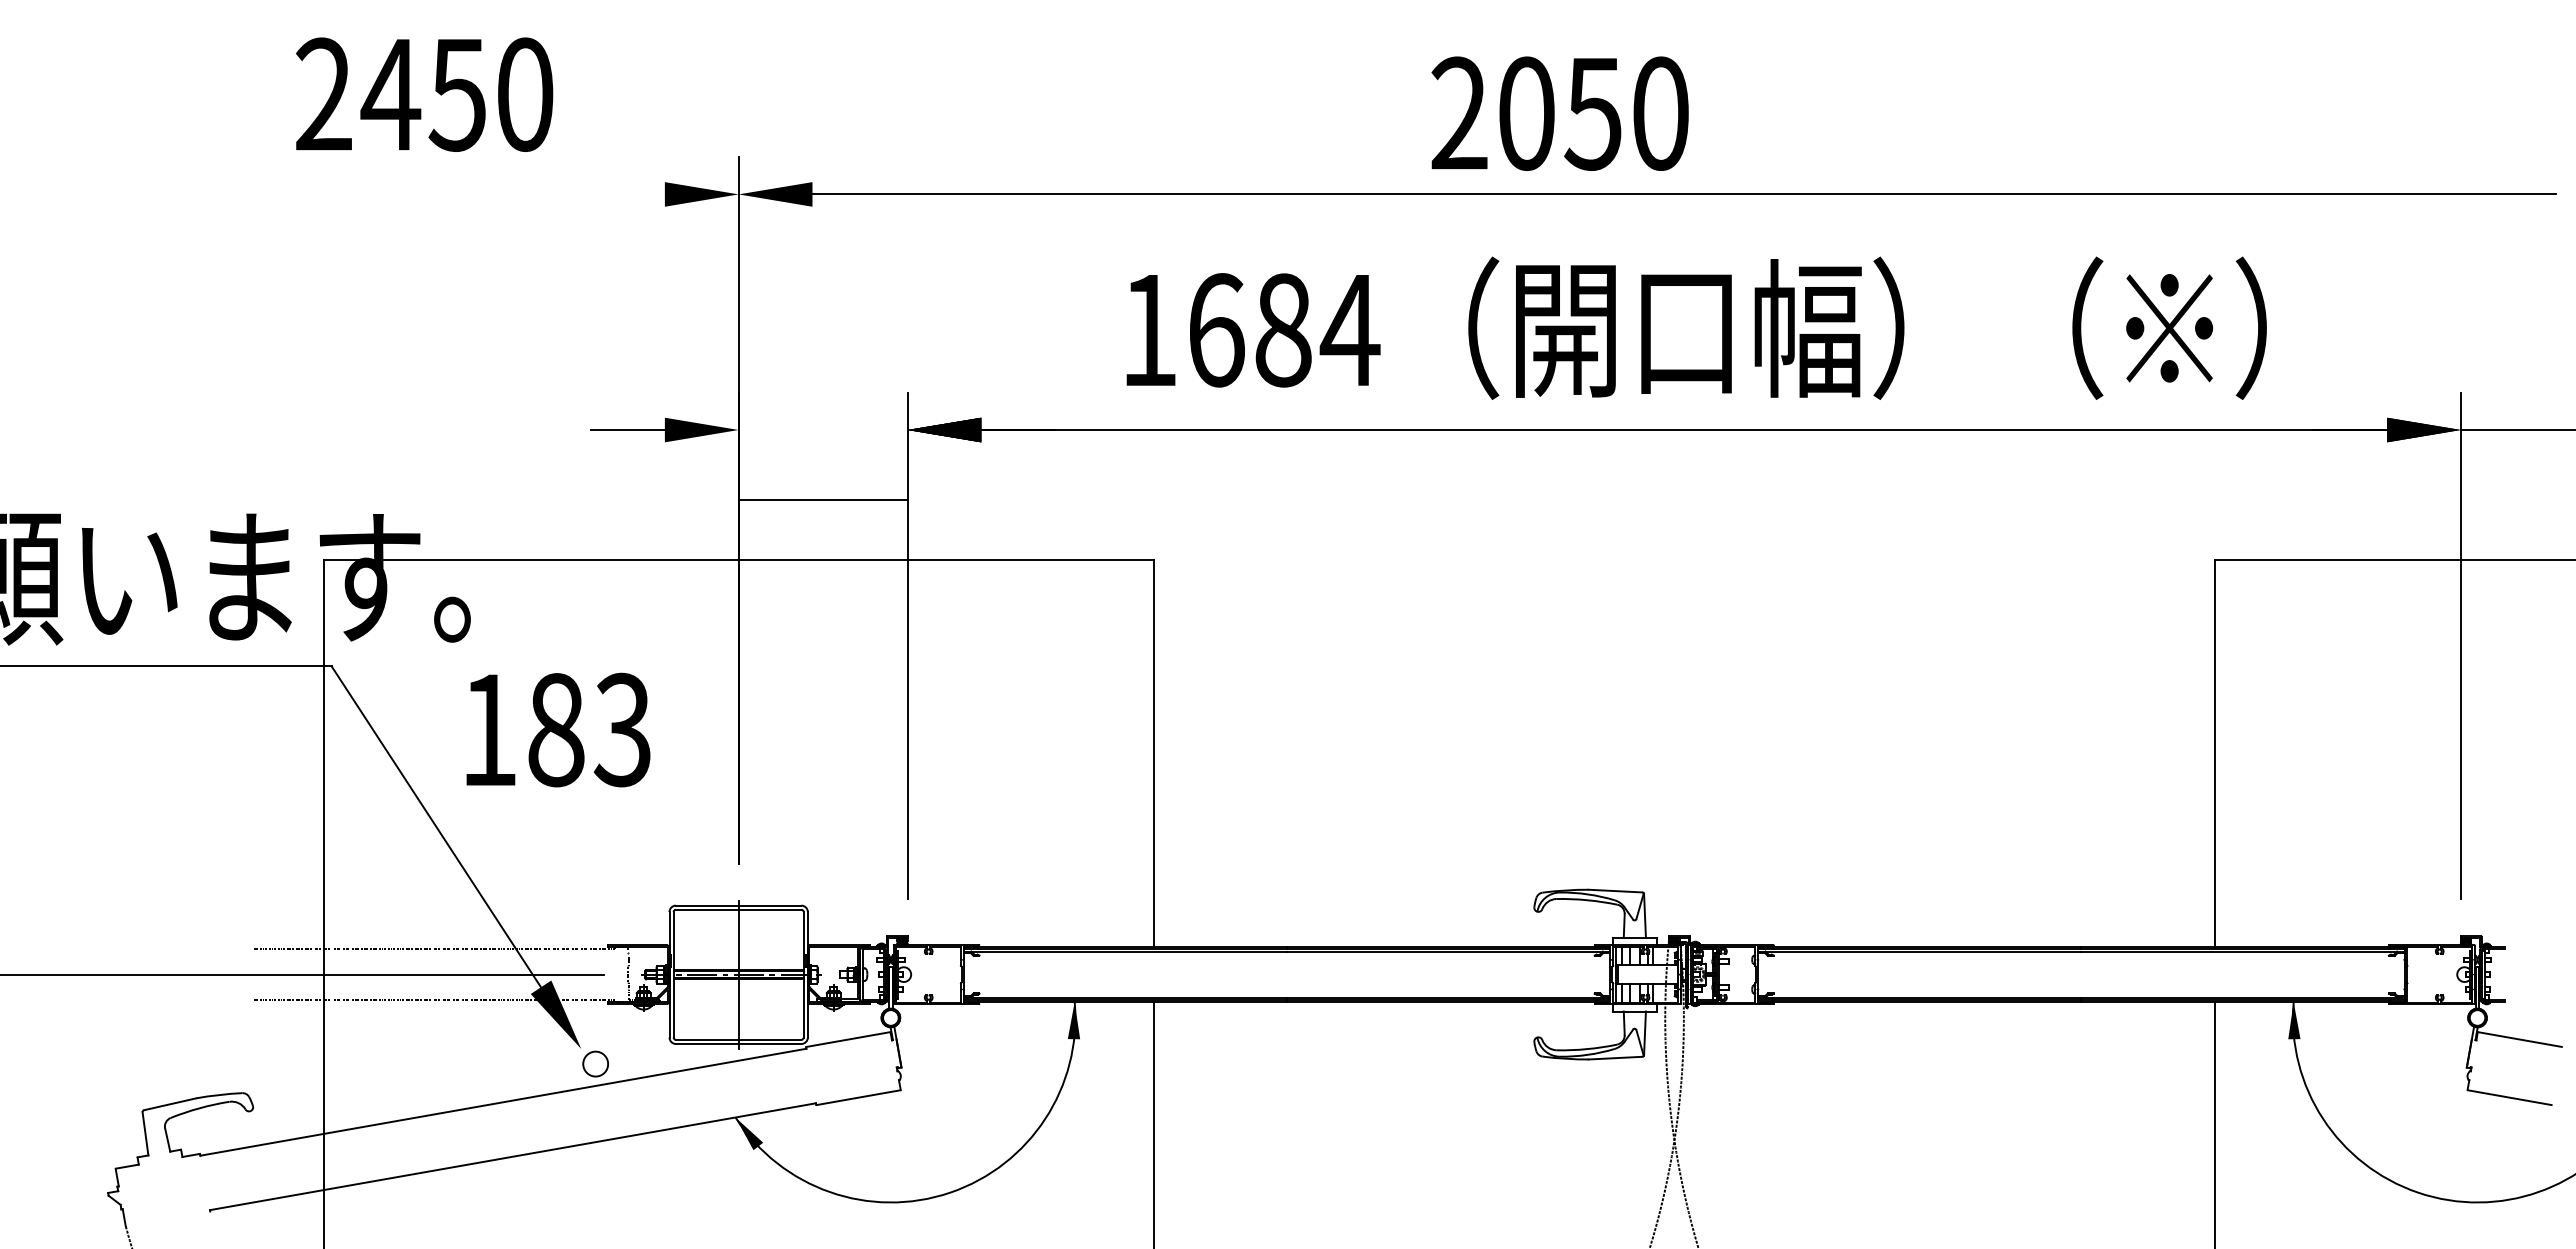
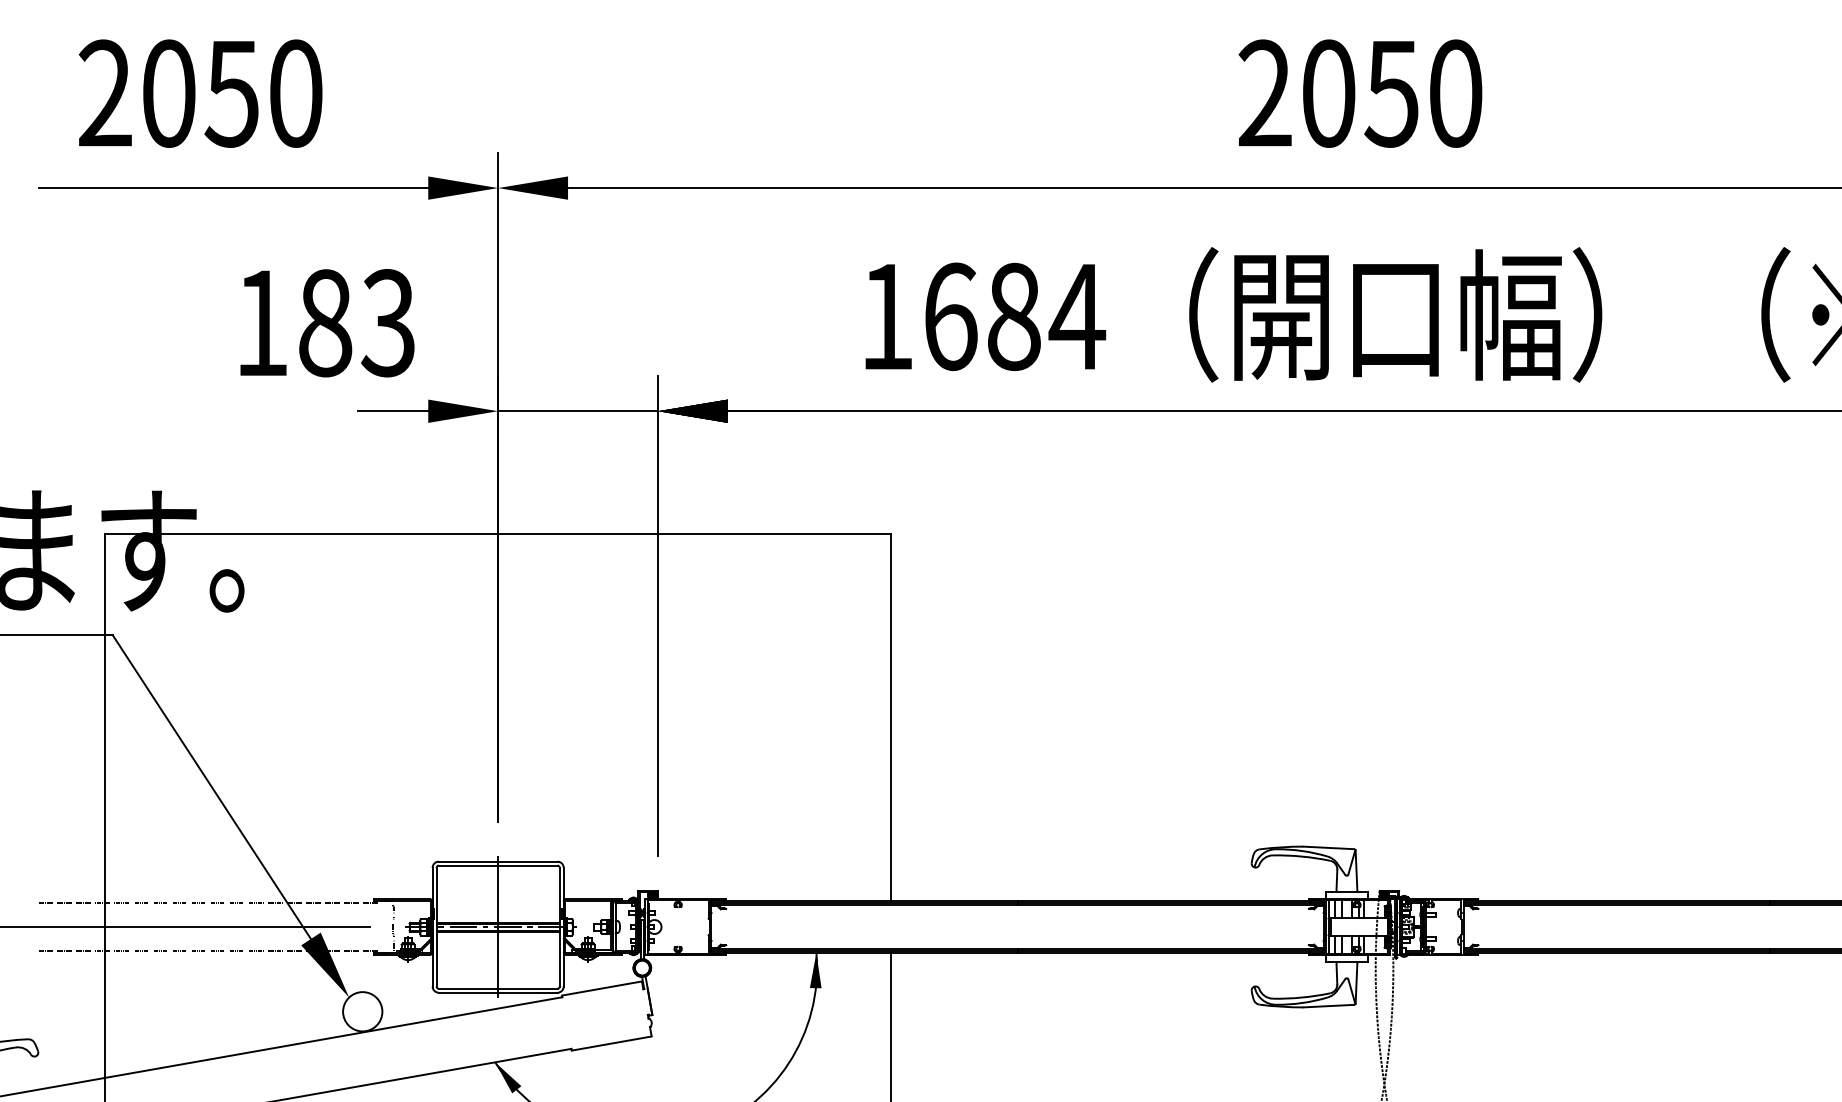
text: (390, 94) -> (168, 93), 2450 -> 2050
text: (1559, 113) -> (1359, 93), moved
line: (459, 194) -> (233, 188), added
line: (822, 500) -> (577, 411), moved
text: (558, 729) -> (327, 322), moved
circle: (595, 1063) -> (362, 1011), size x1.67

